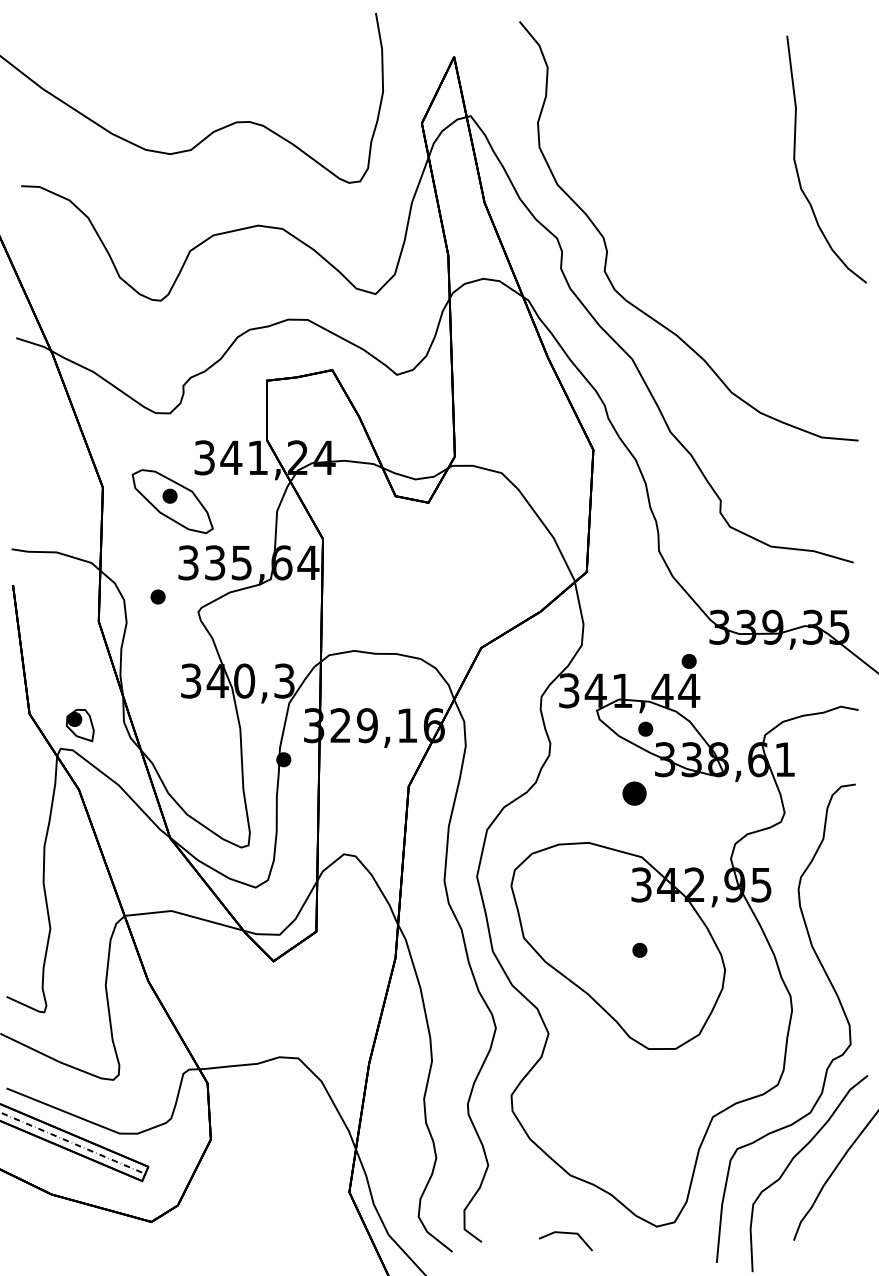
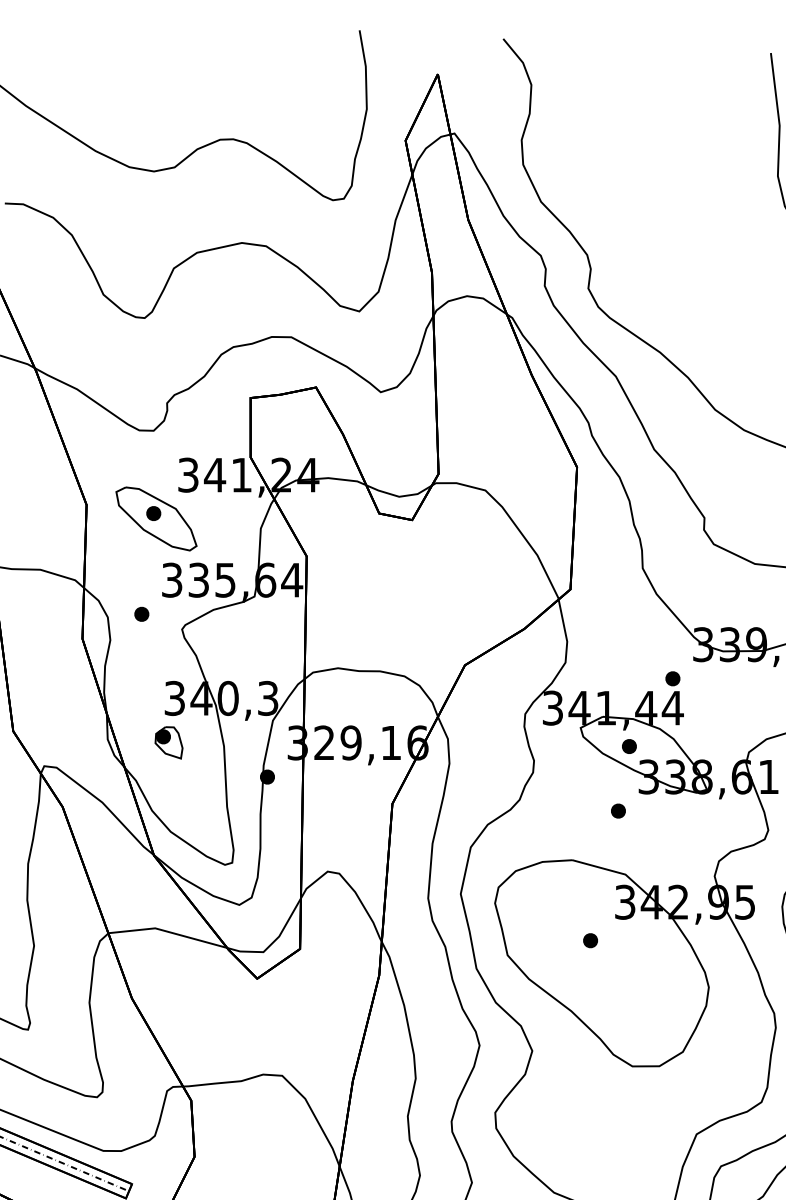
part: (80, 725) -> (169, 742), moved
part: (634, 793) -> (618, 810), size x0.62
part: (639, 949) -> (590, 939), moved

